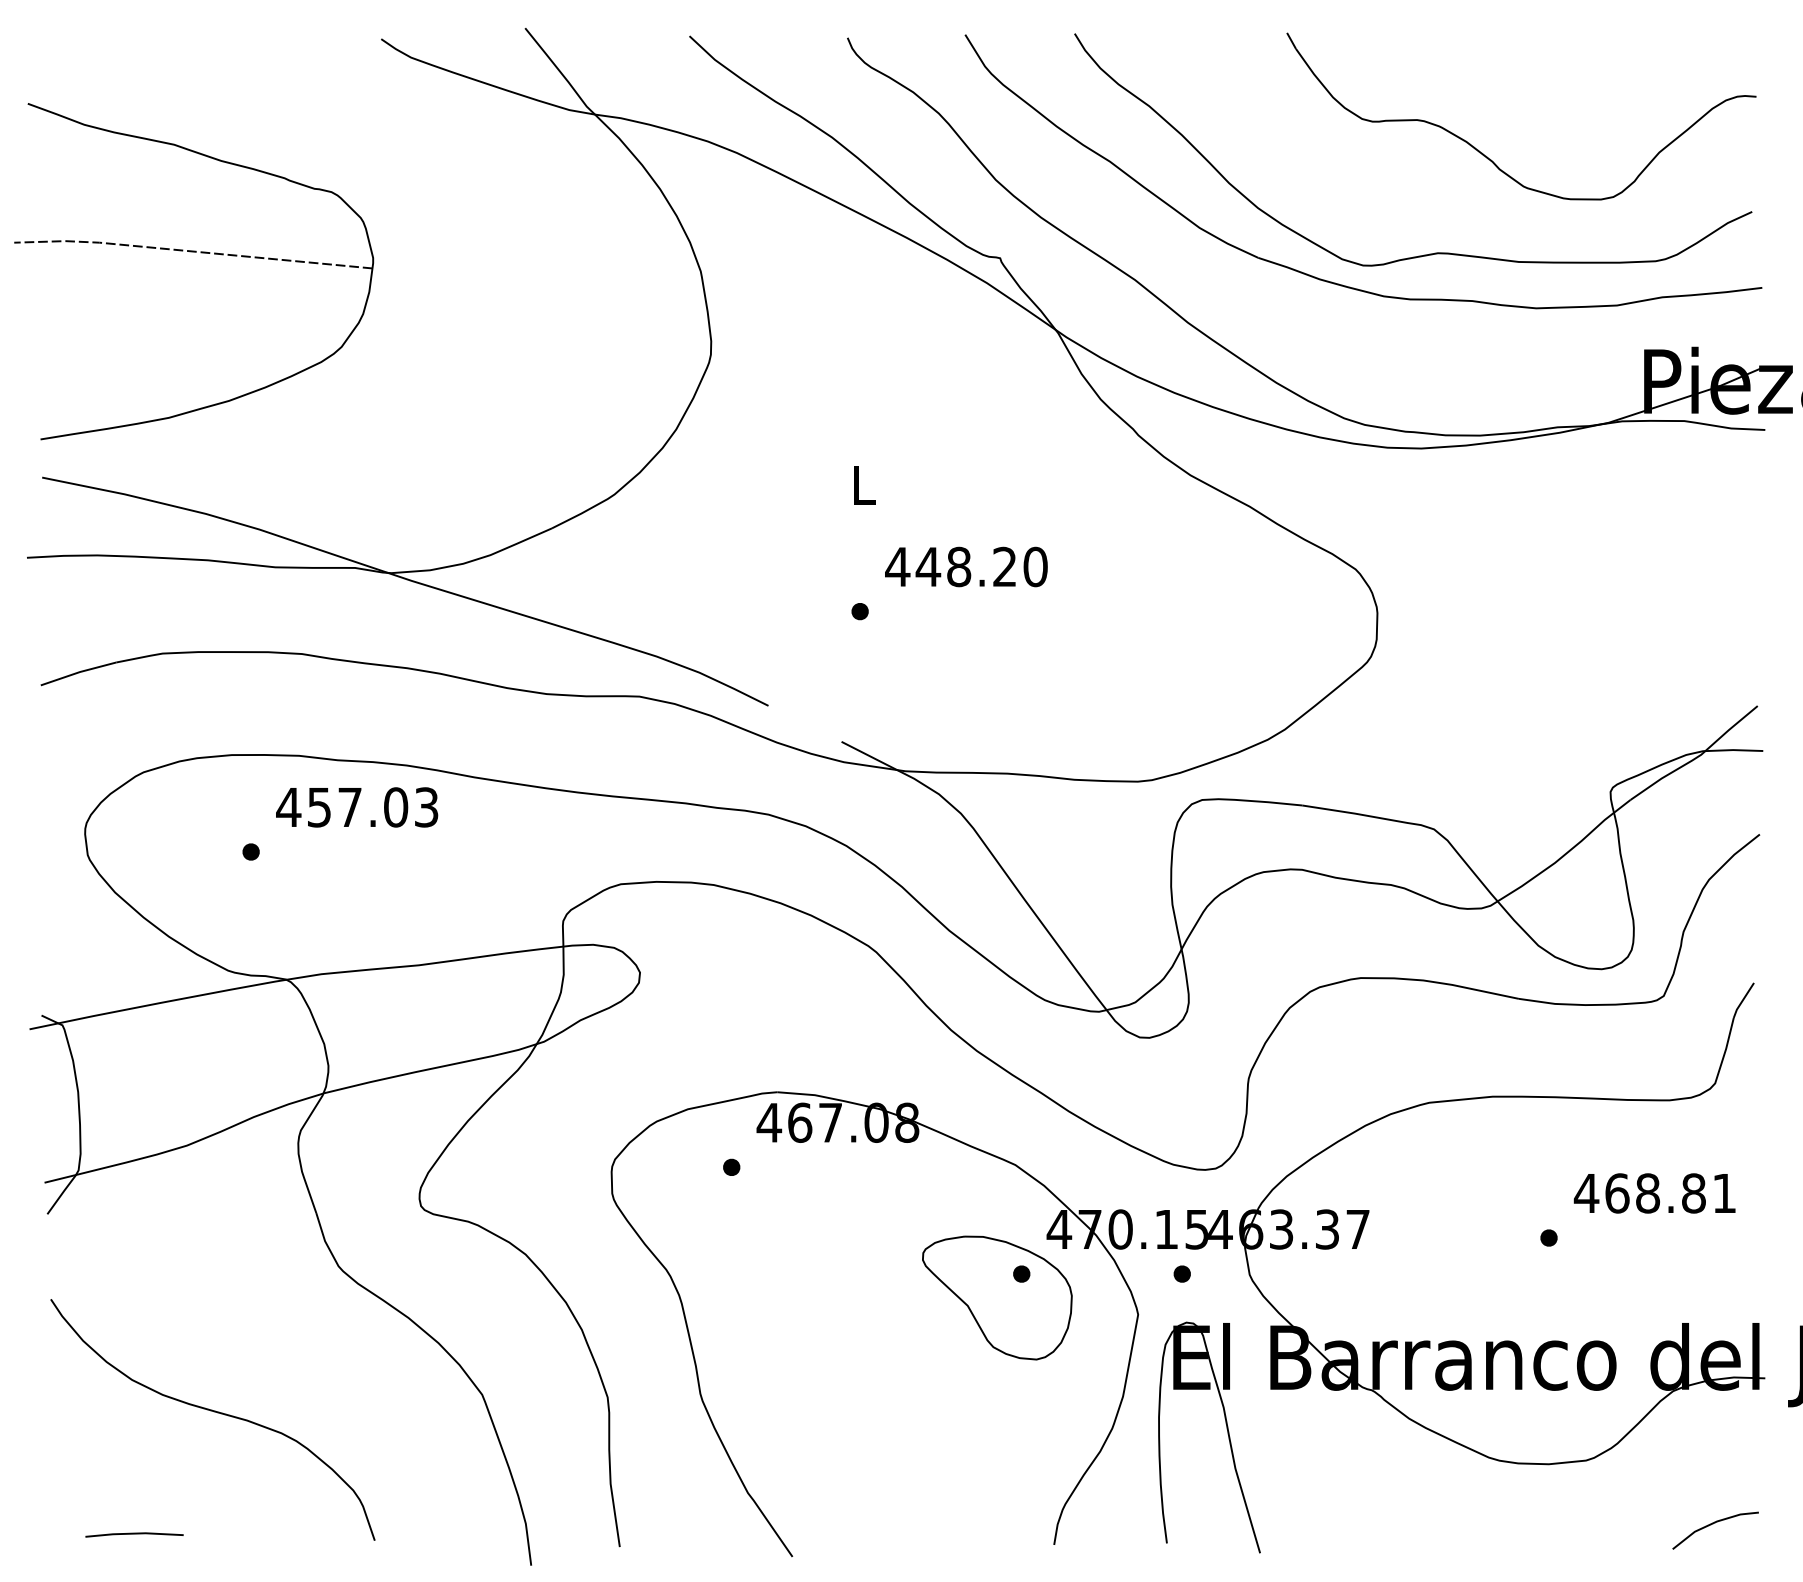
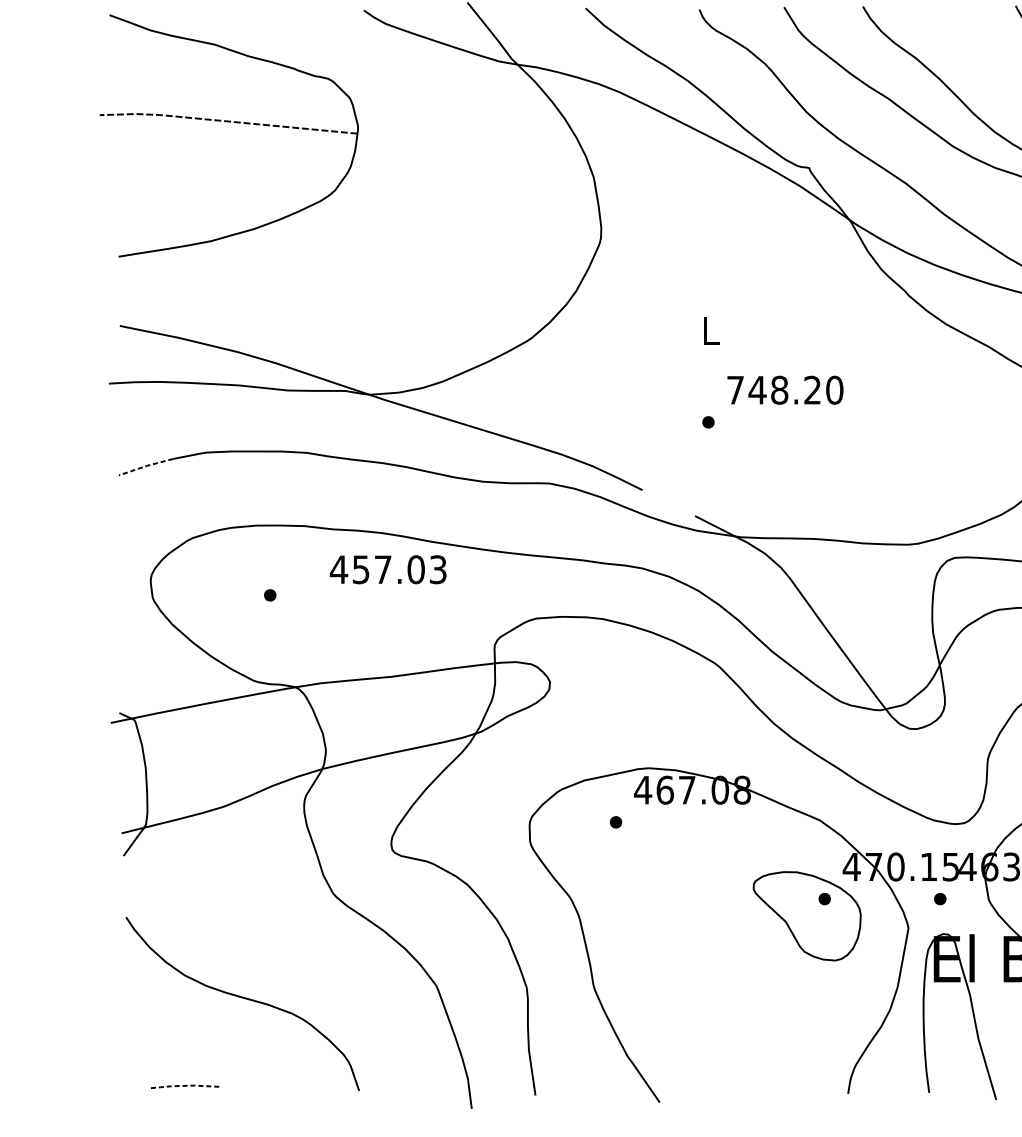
part: (194, 252) -> (229, 122), moved
text: (897, 566) -> (735, 389), 448.20 -> 748.20
line: (78, 672) -> (145, 466), solid -> dashed
text: (357, 807) -> (388, 569), moved
line: (134, 1533) -> (186, 1085), solid -> dashed

